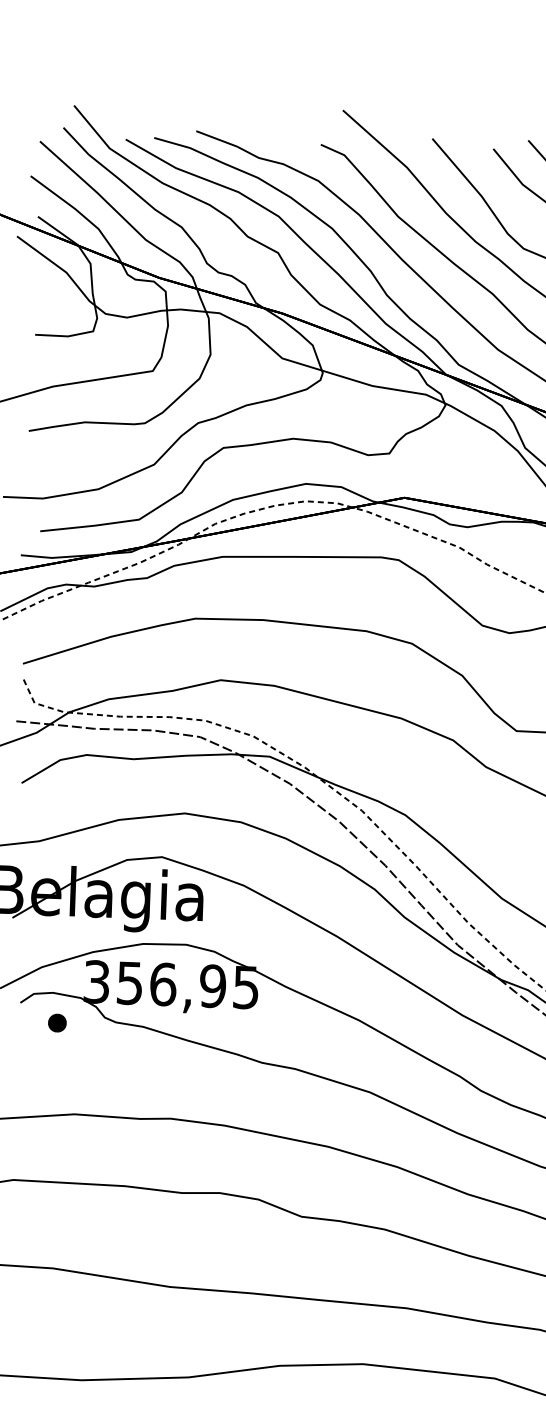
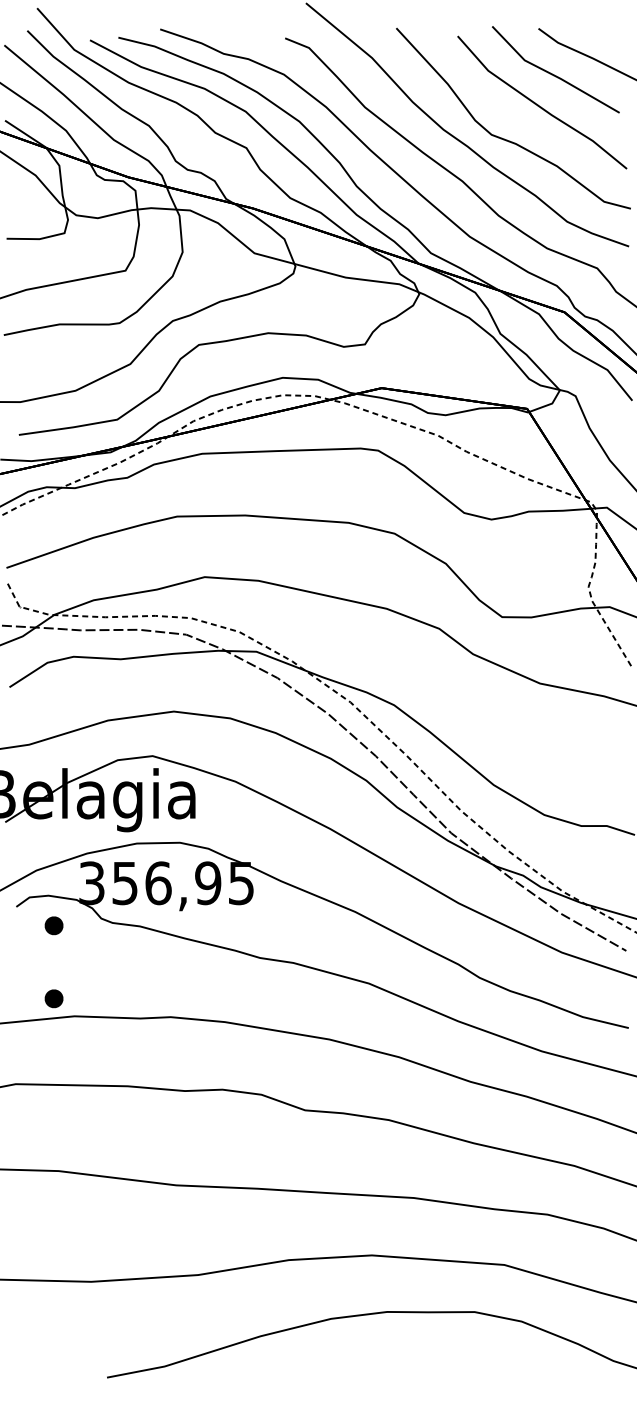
part: (54, 1095) -> (53, 998), added

